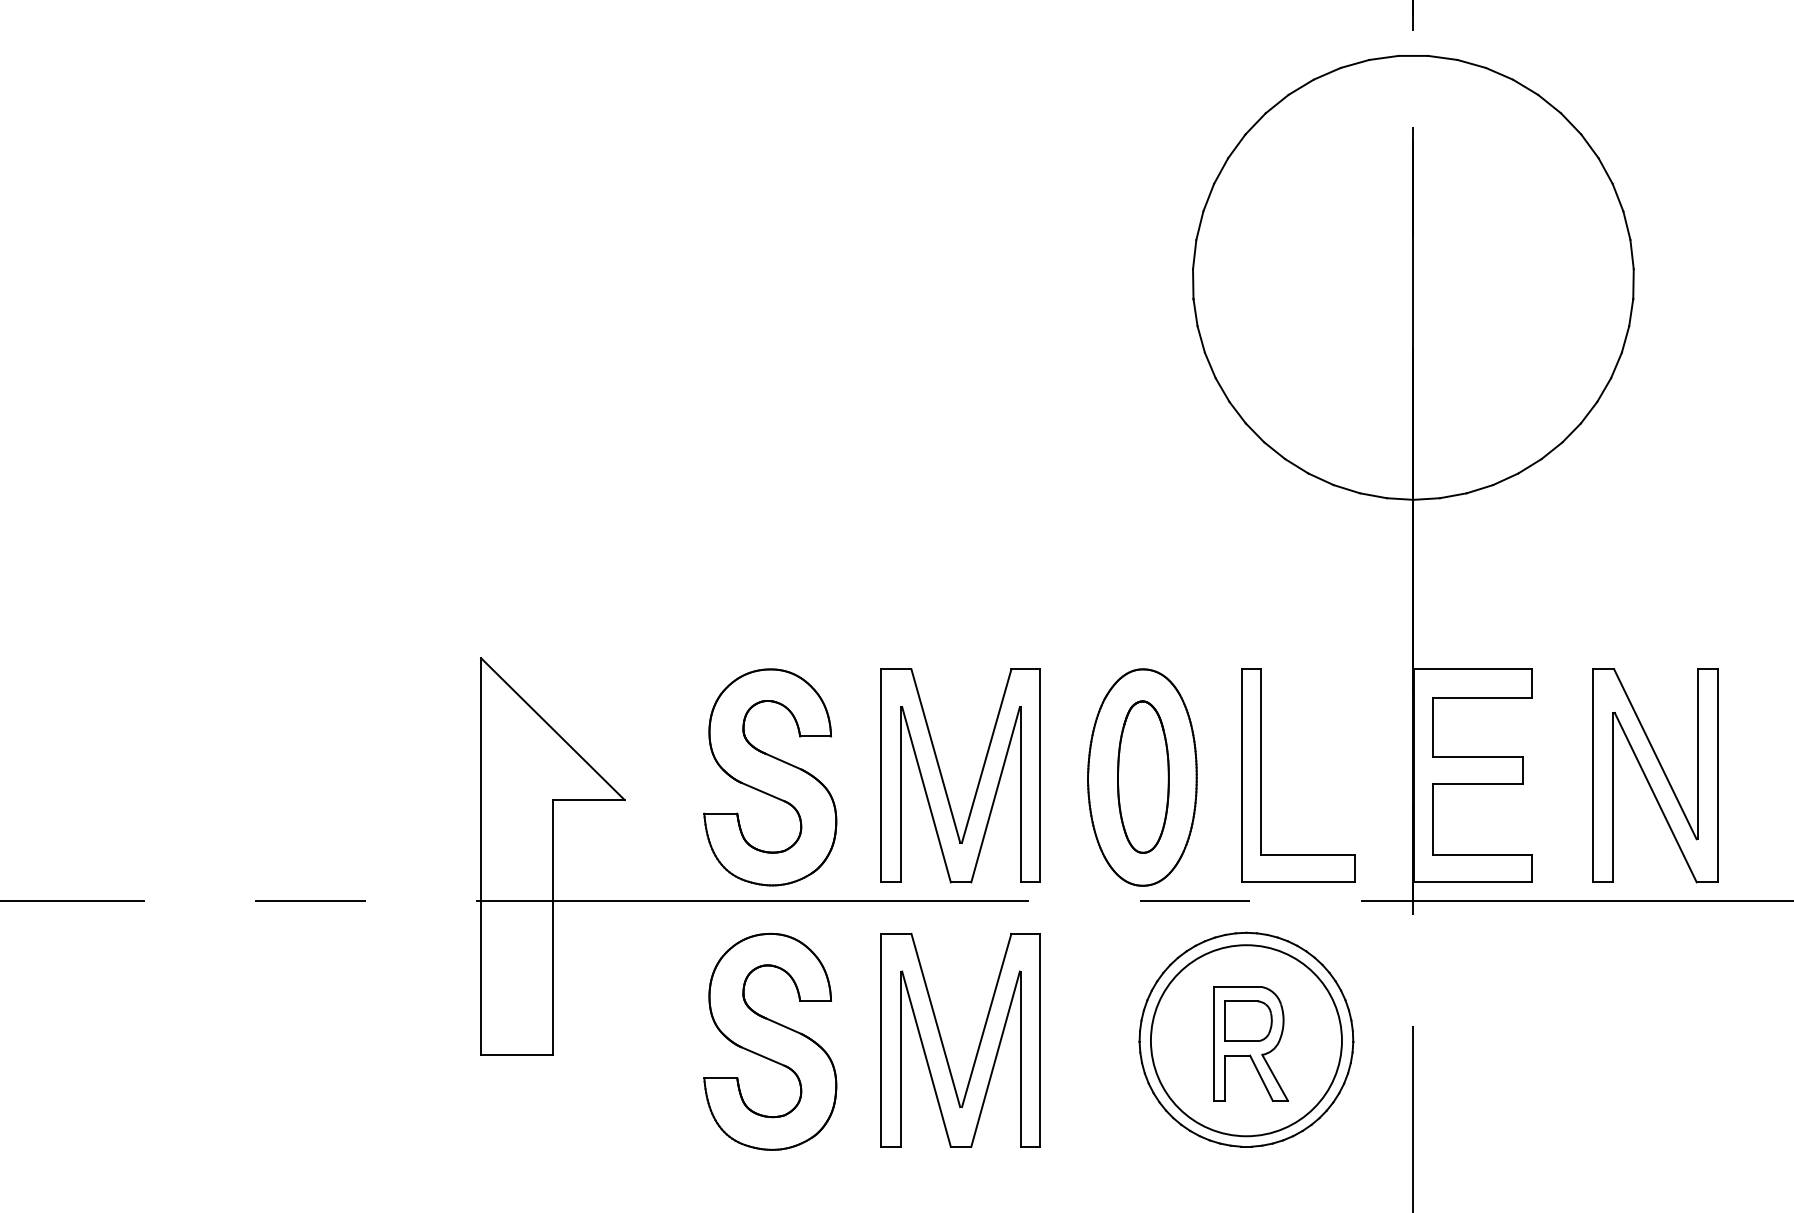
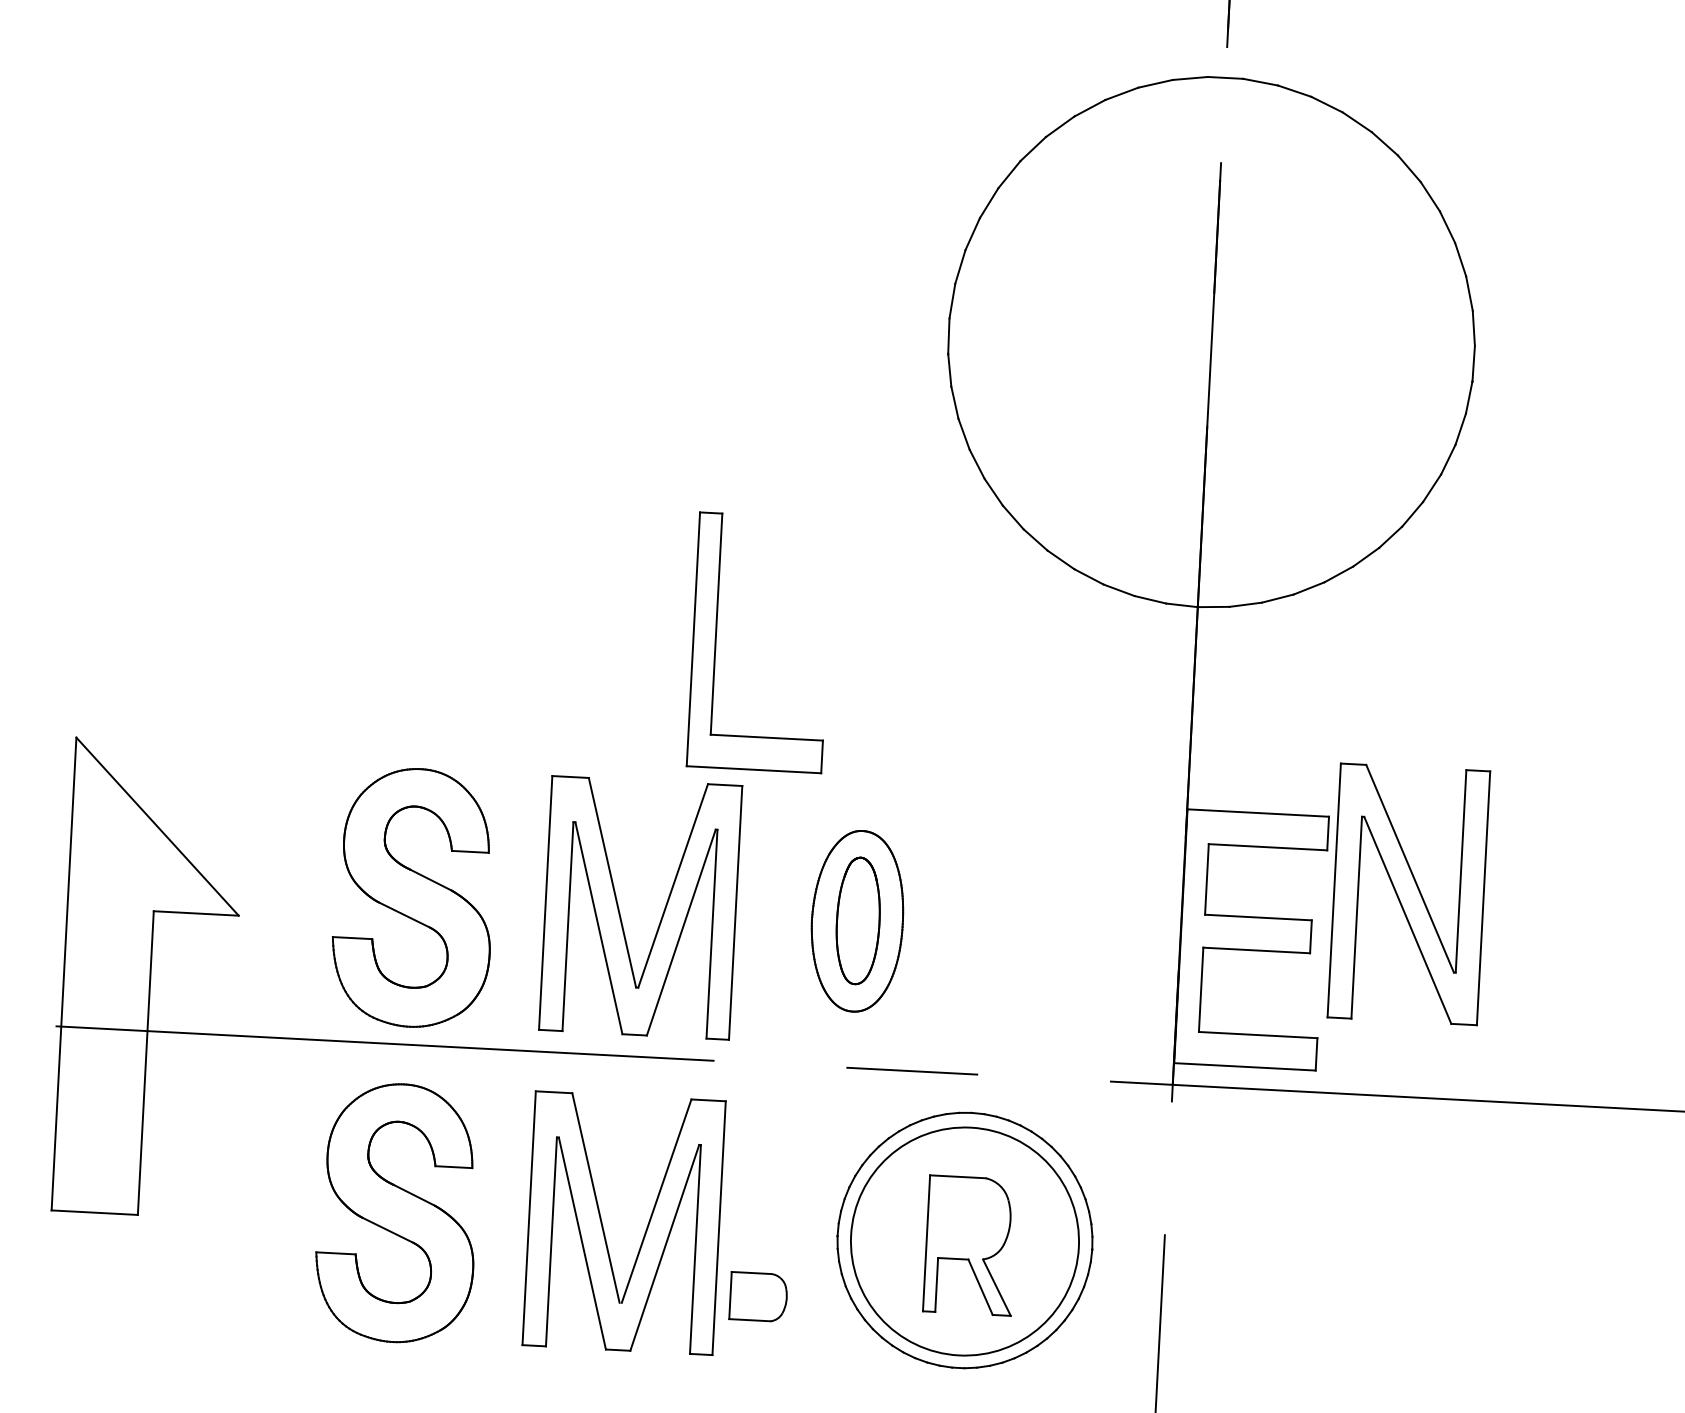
part: (1261, 775) -> (716, 640), moved
part: (1655, 775) -> (1408, 893), moved
part: (1142, 777) -> (857, 921), size x0.7
part: (1248, 1020) -> (758, 1296), moved

